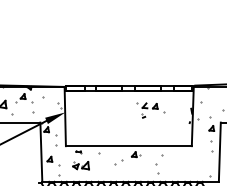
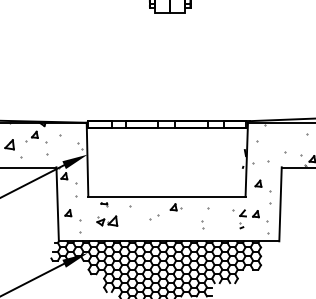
part: (150, 110) -> (250, 219), moved
part: (211, 128) -> (258, 183), moved
part: (157, 168) -> (202, 224), size x0.62

